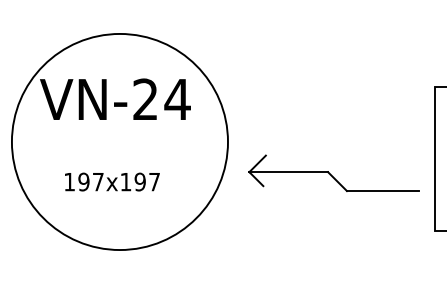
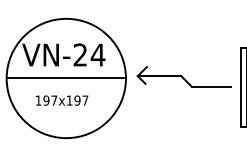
line: (118, 142) -> (65, 78), added
part: (332, 172) -> (183, 76), moved

